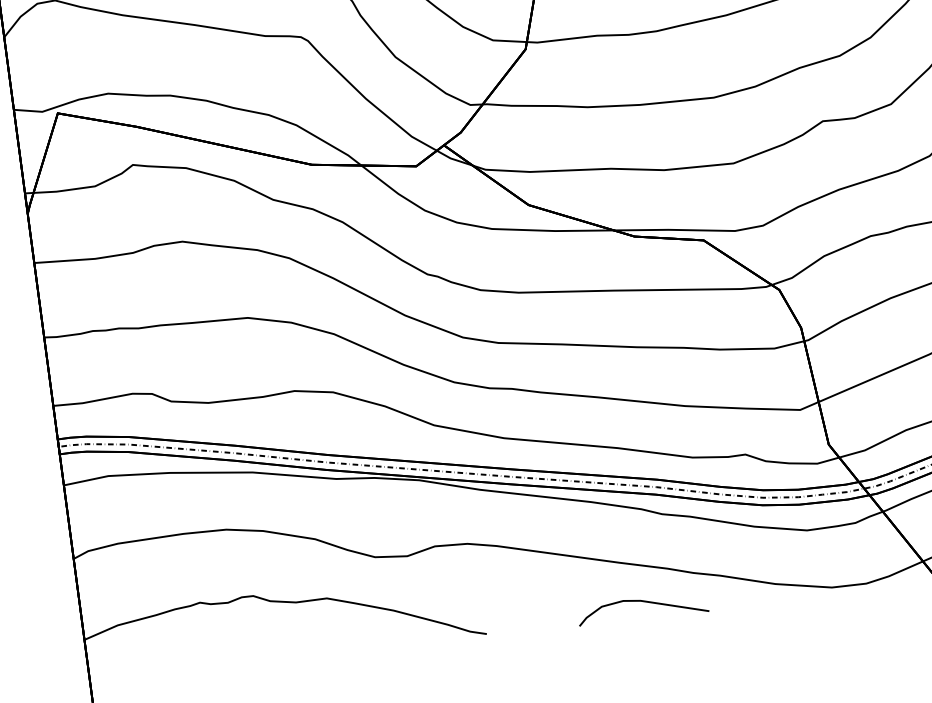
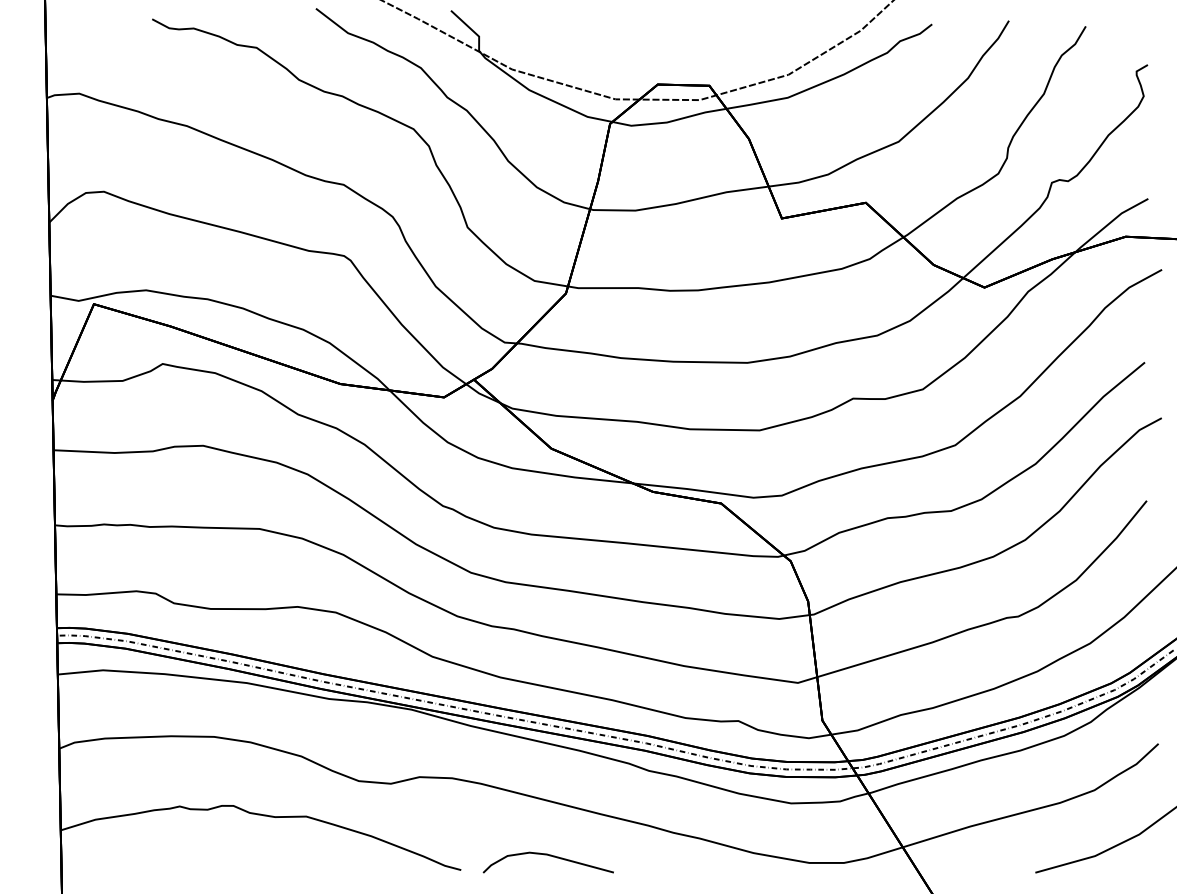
curve: (643, 602) -> (549, 856), moved

